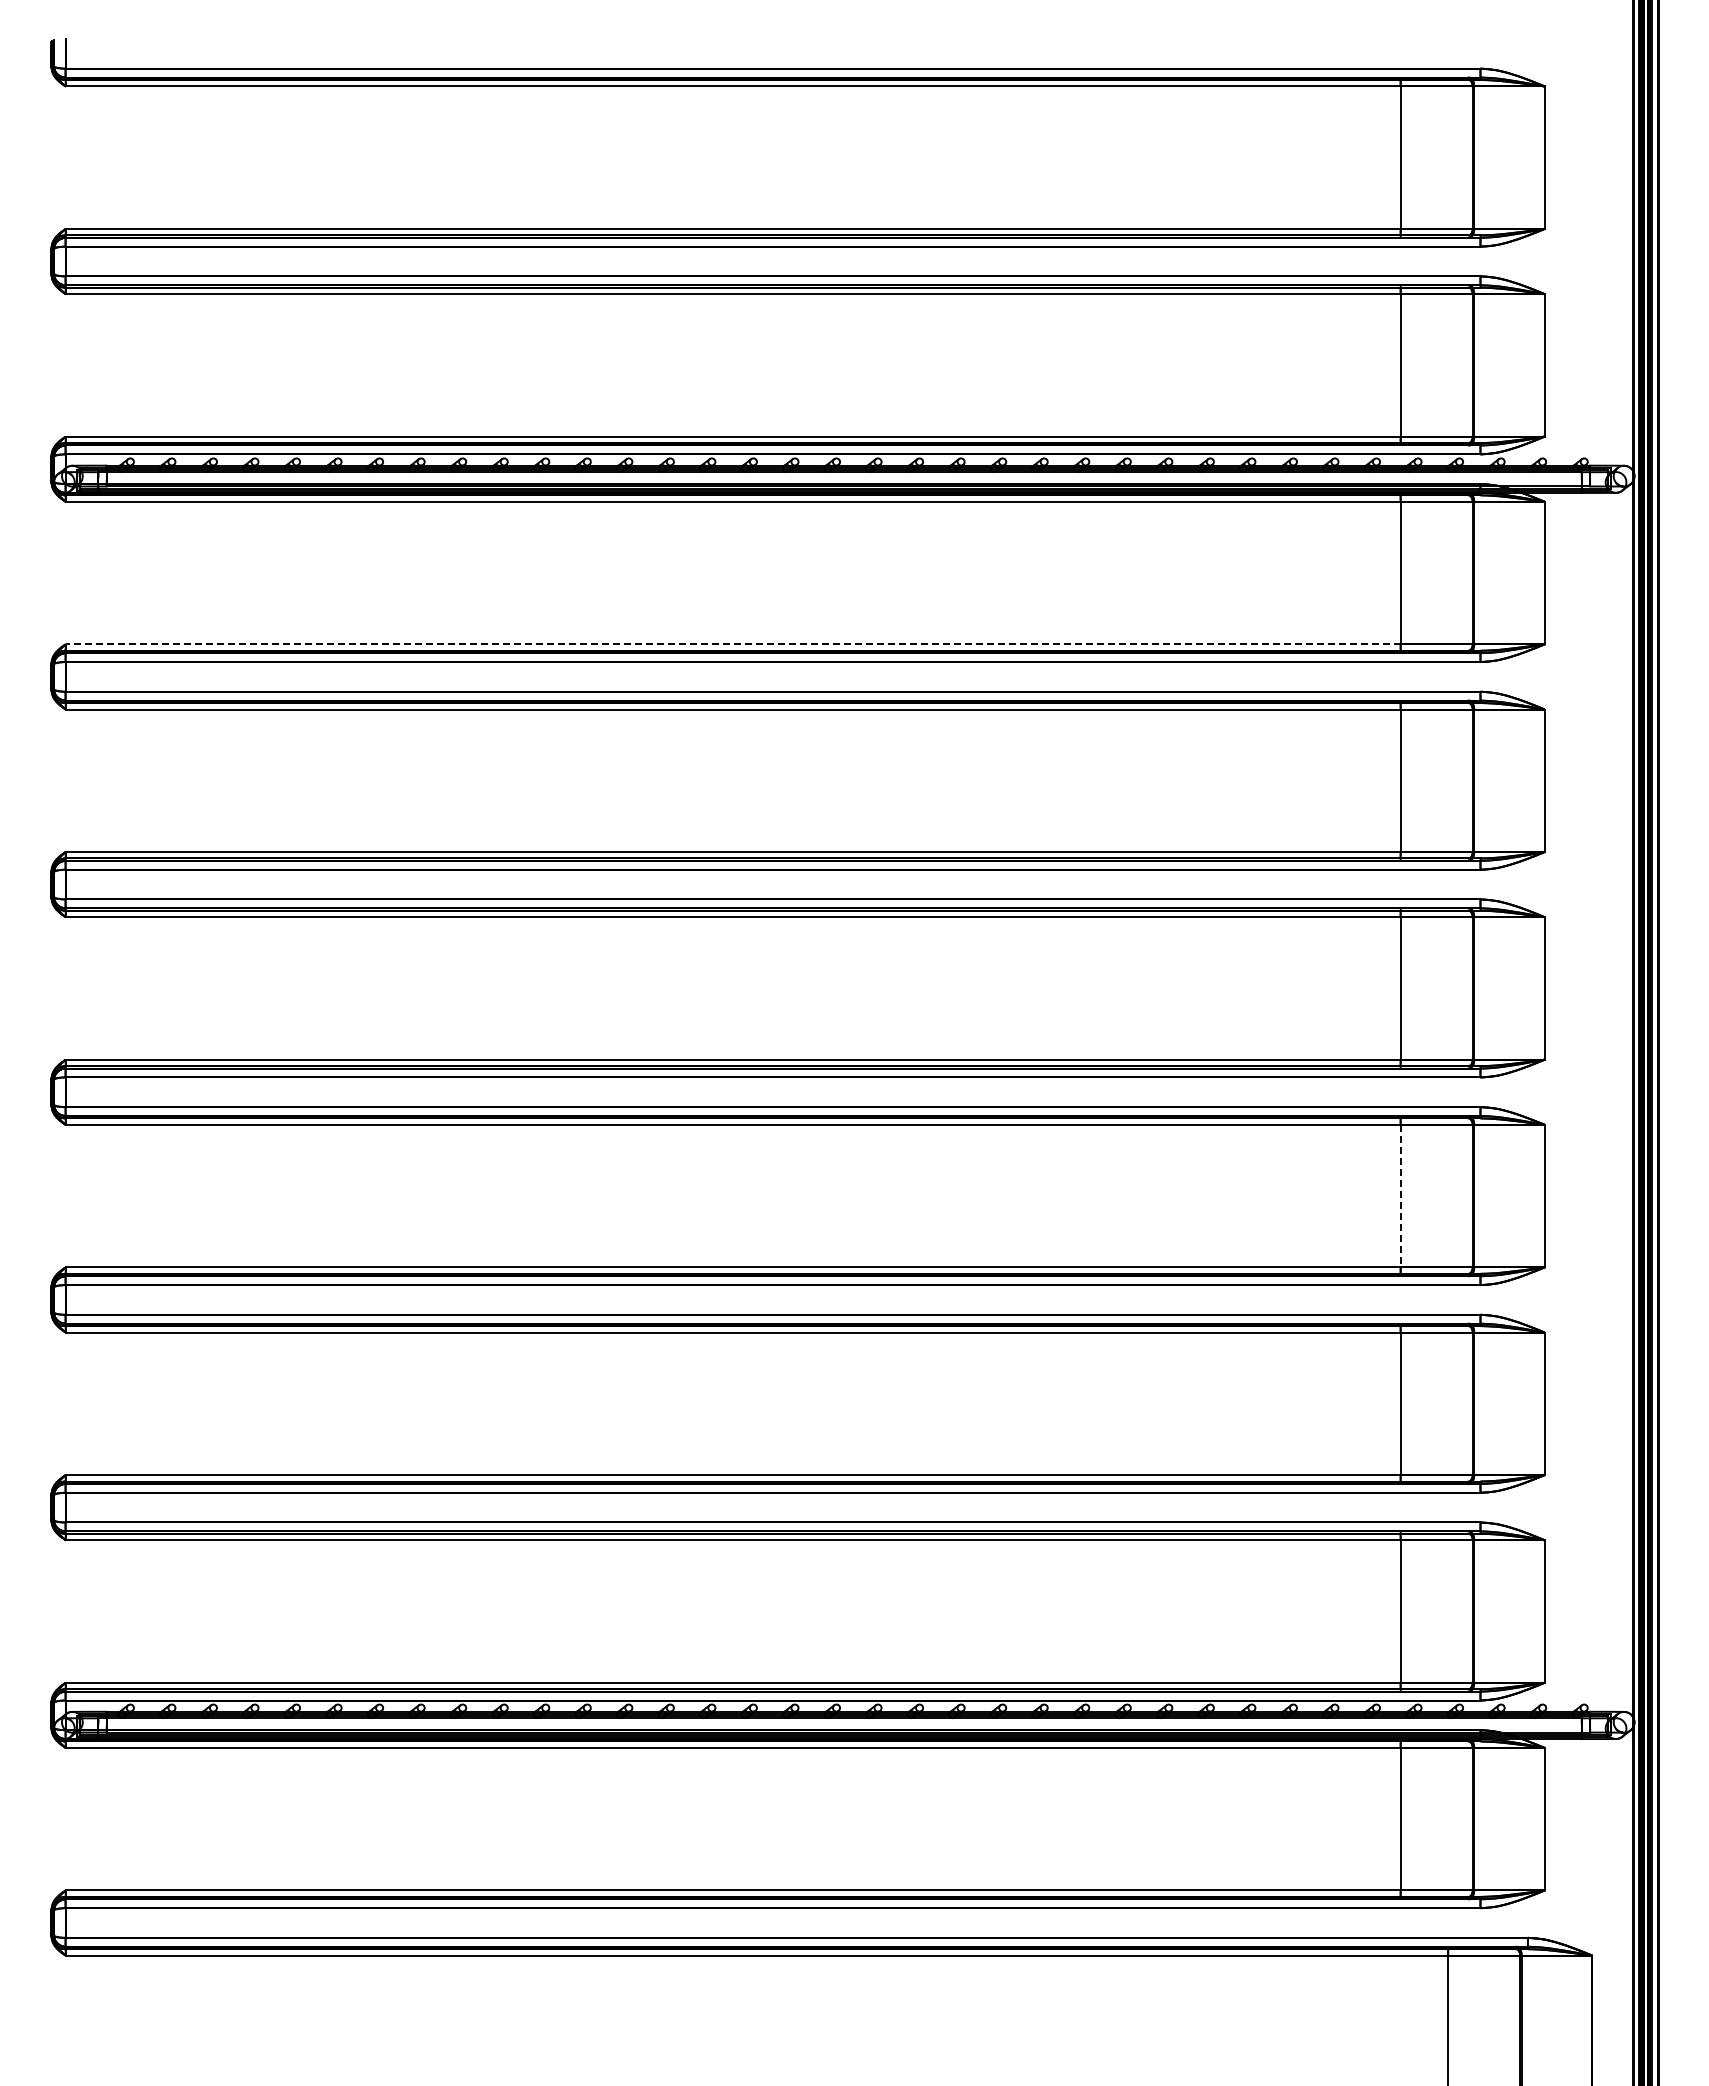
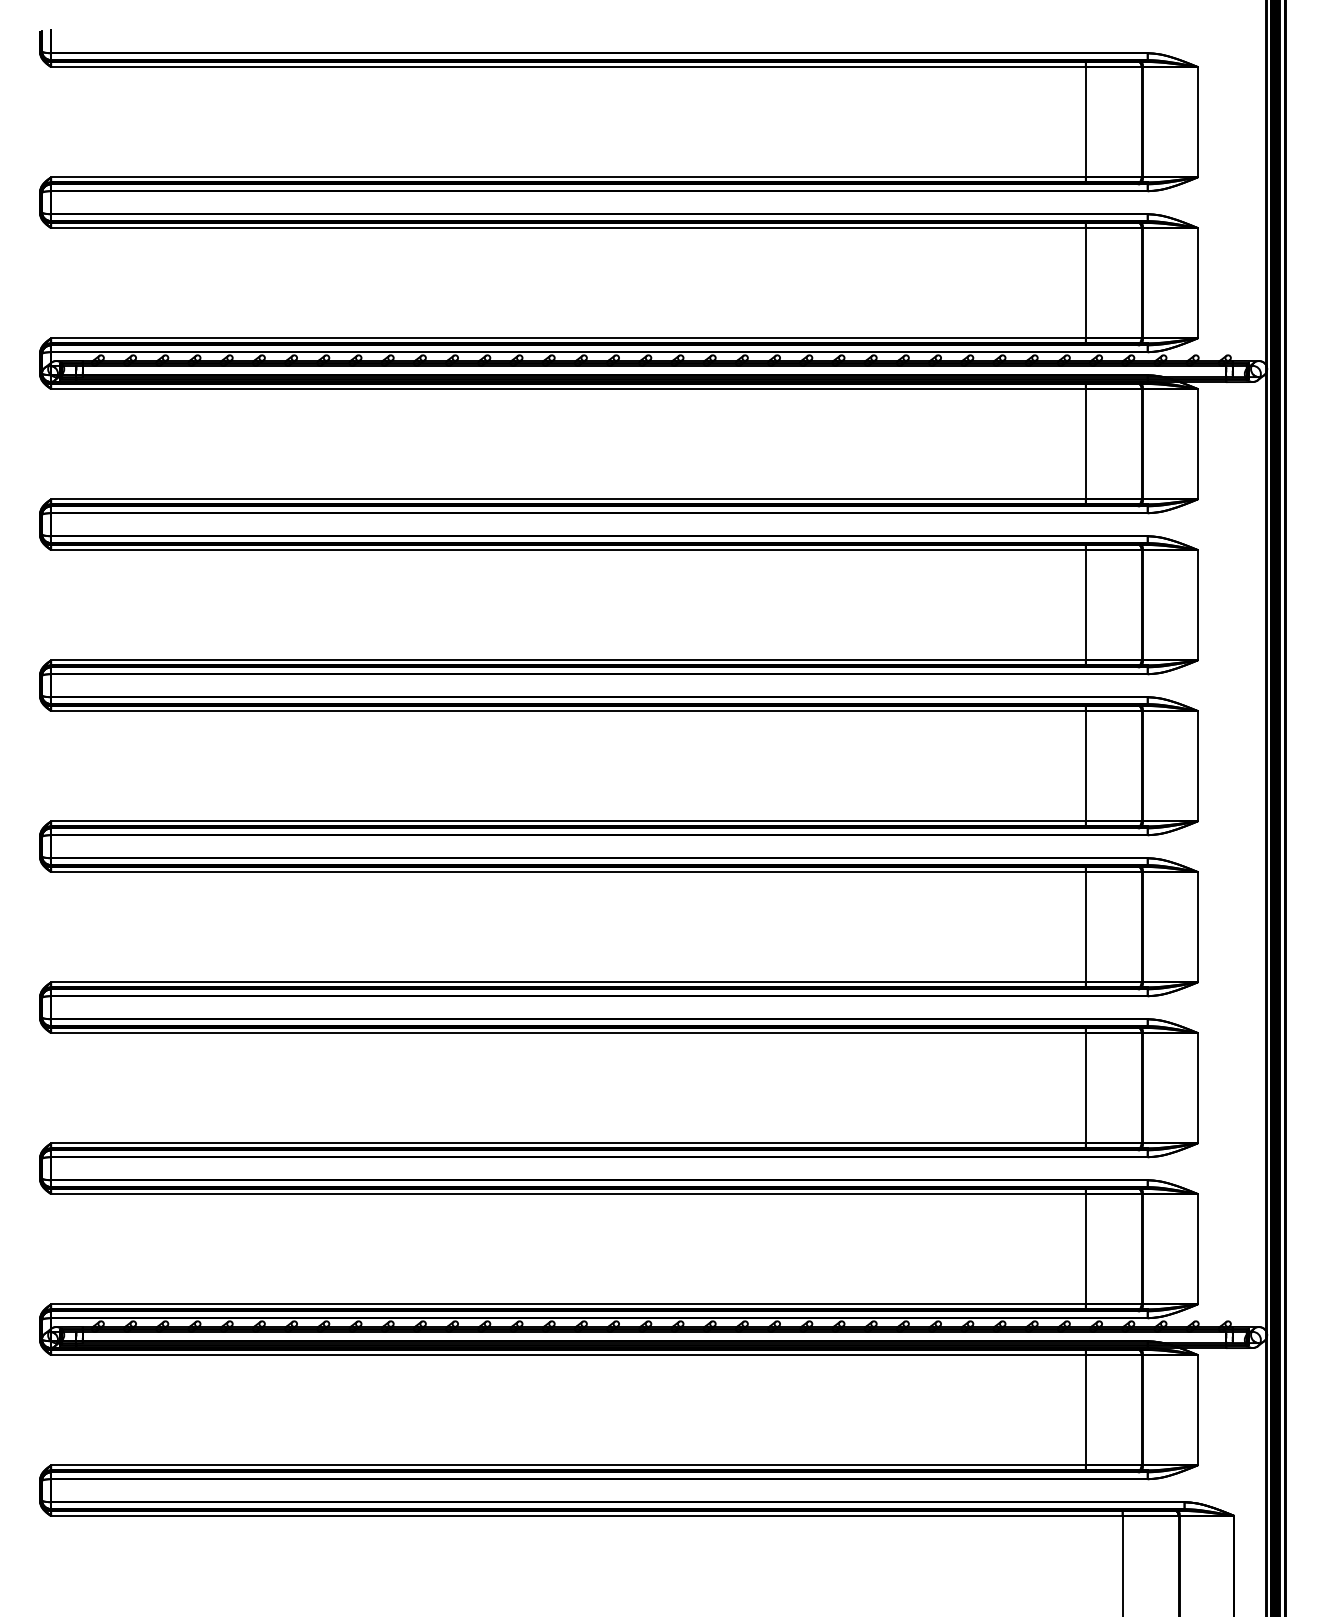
line: (732, 644) -> (567, 499), dashed -> solid
line: (1400, 1196) -> (1085, 927), dashed -> solid

